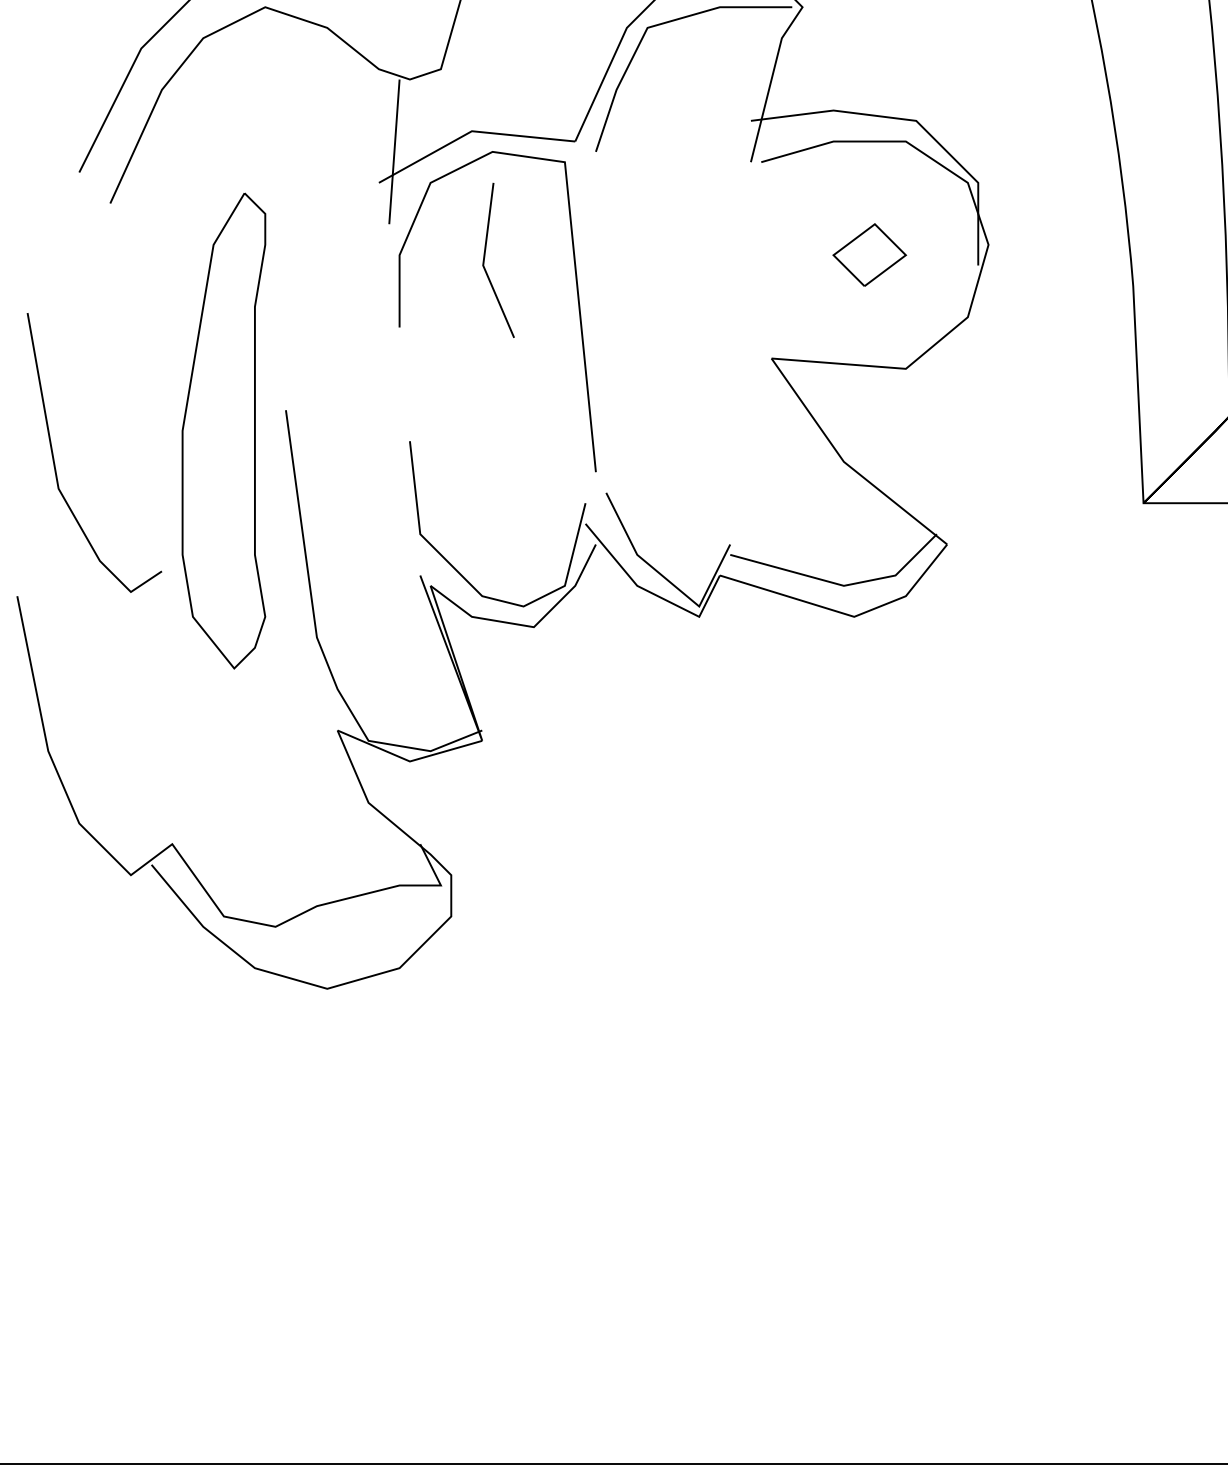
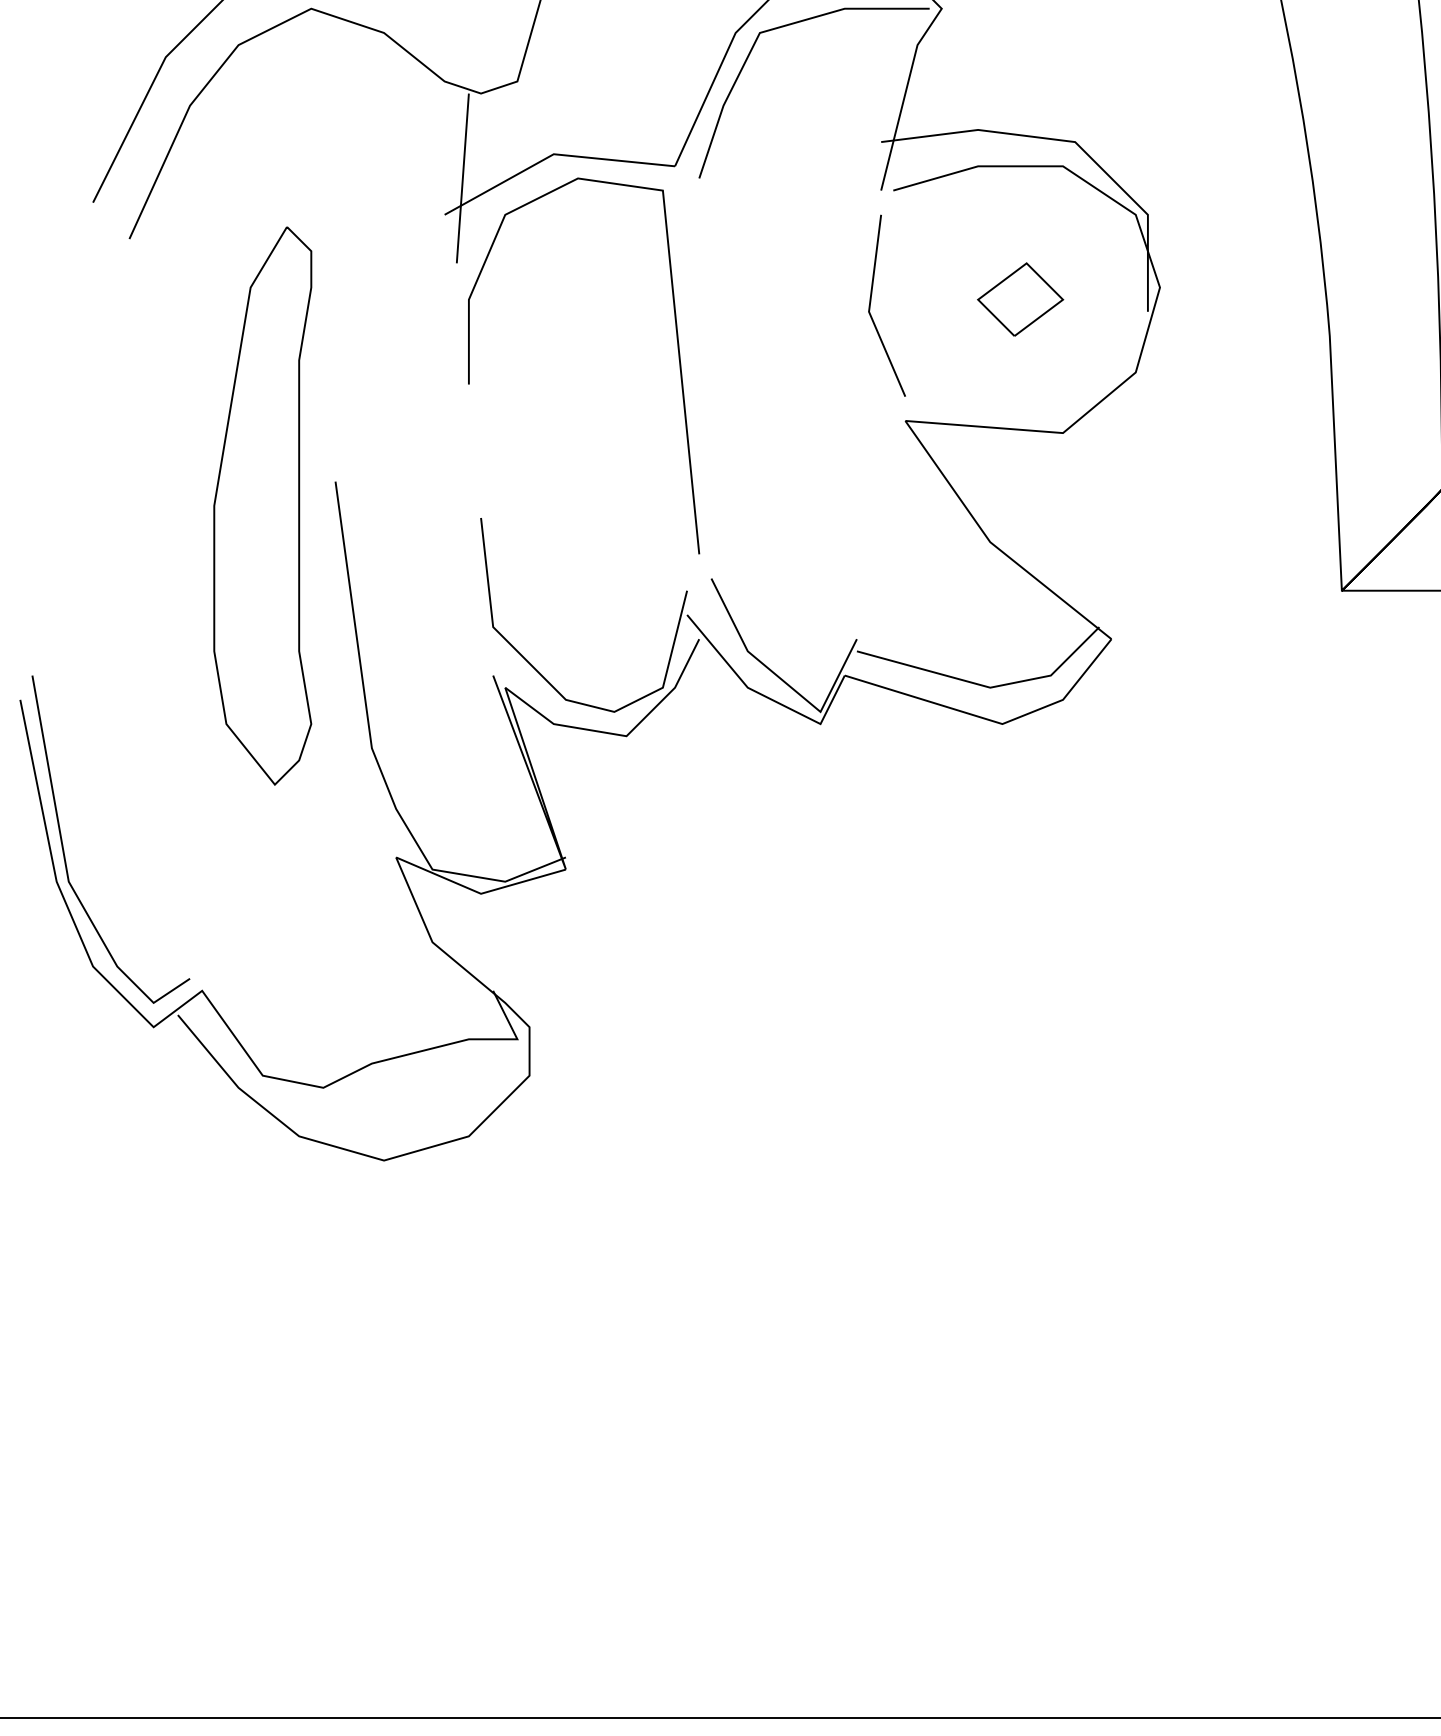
curve: (485, 257) -> (871, 302), moved
curve: (54, 456) -> (63, 844), moved

